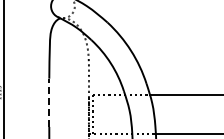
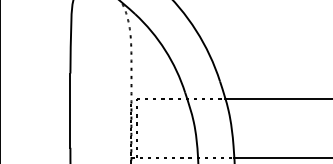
line: (49, 102) -> (70, 110), dashed -> solid

